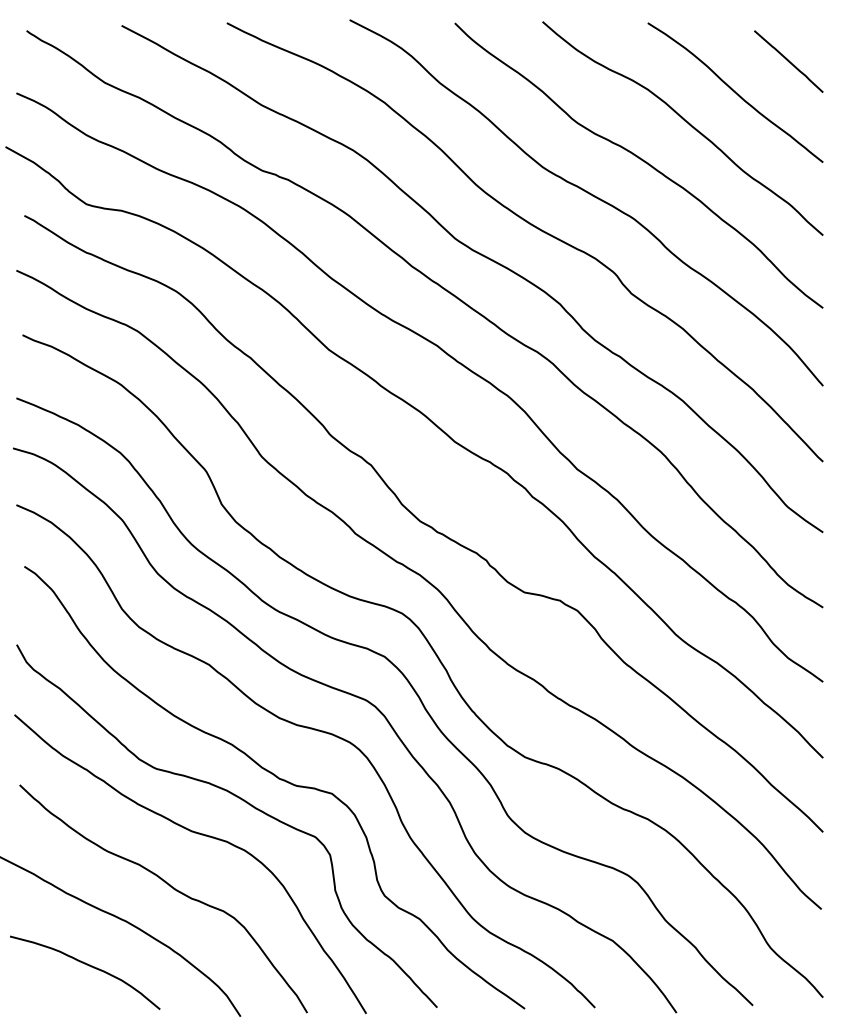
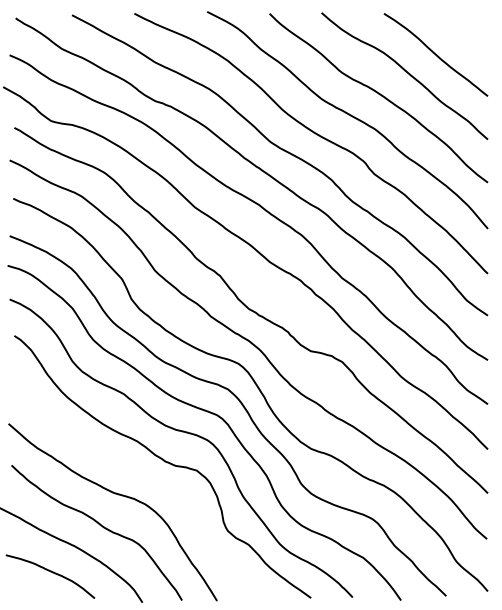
line: (788, 61) -> (467, 36), removed
curve: (240, 800) -> (142, 474), removed

